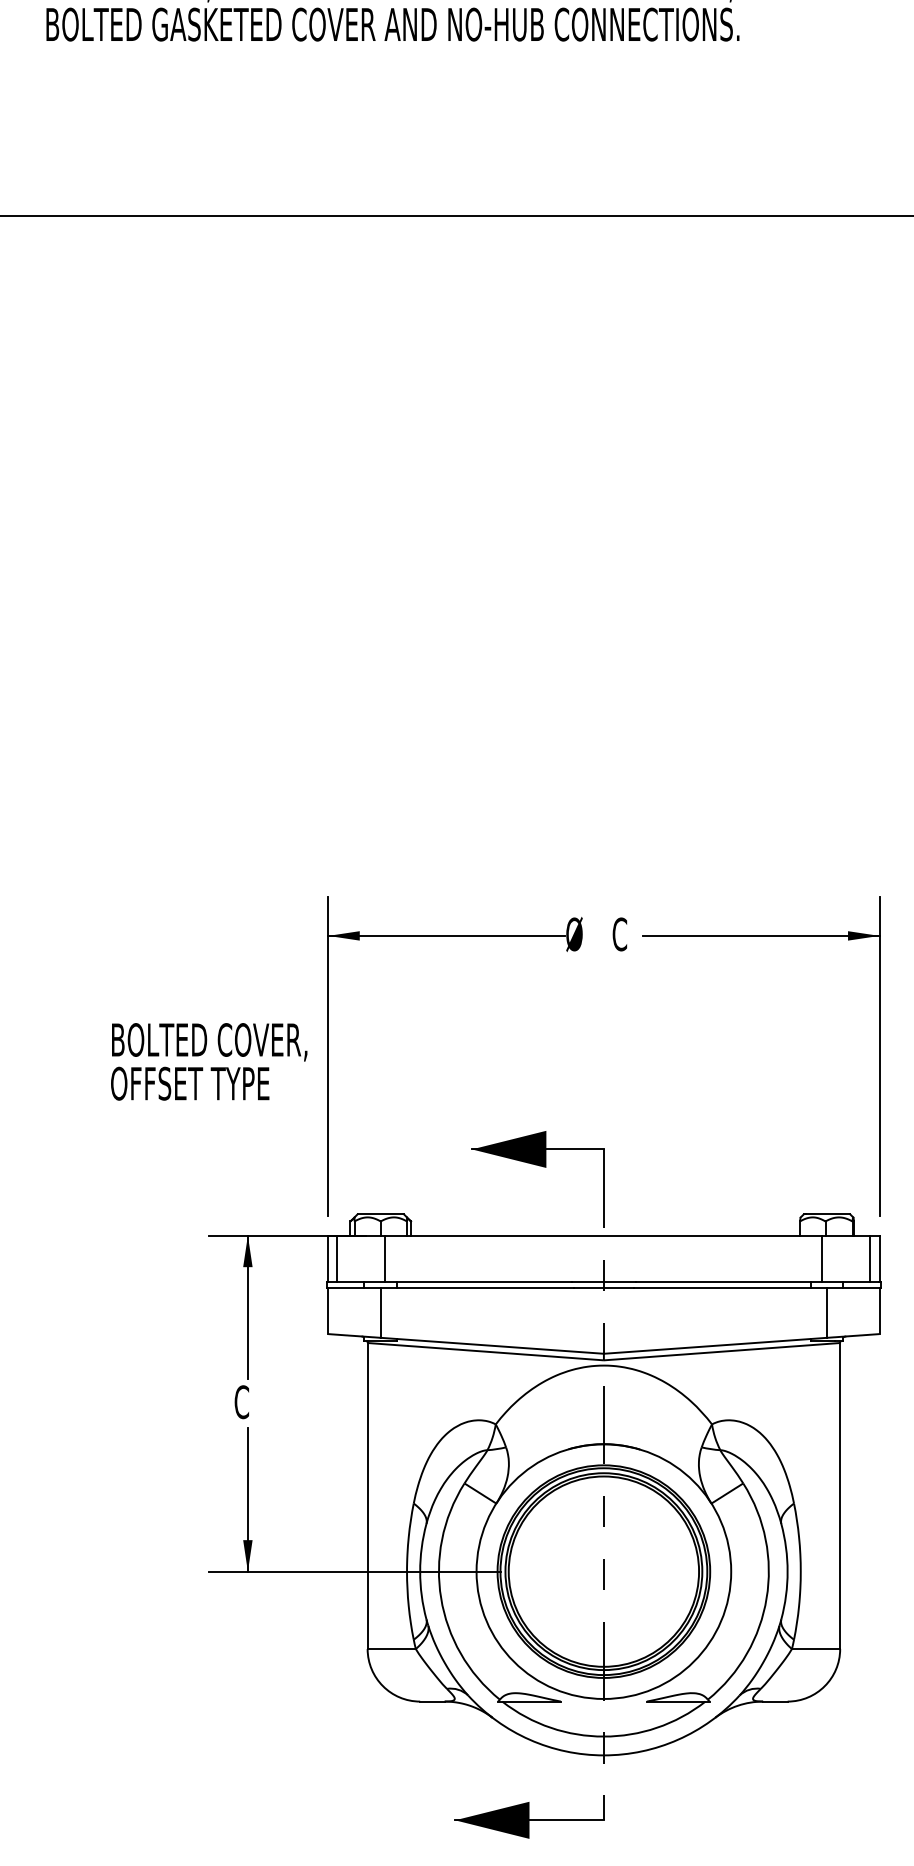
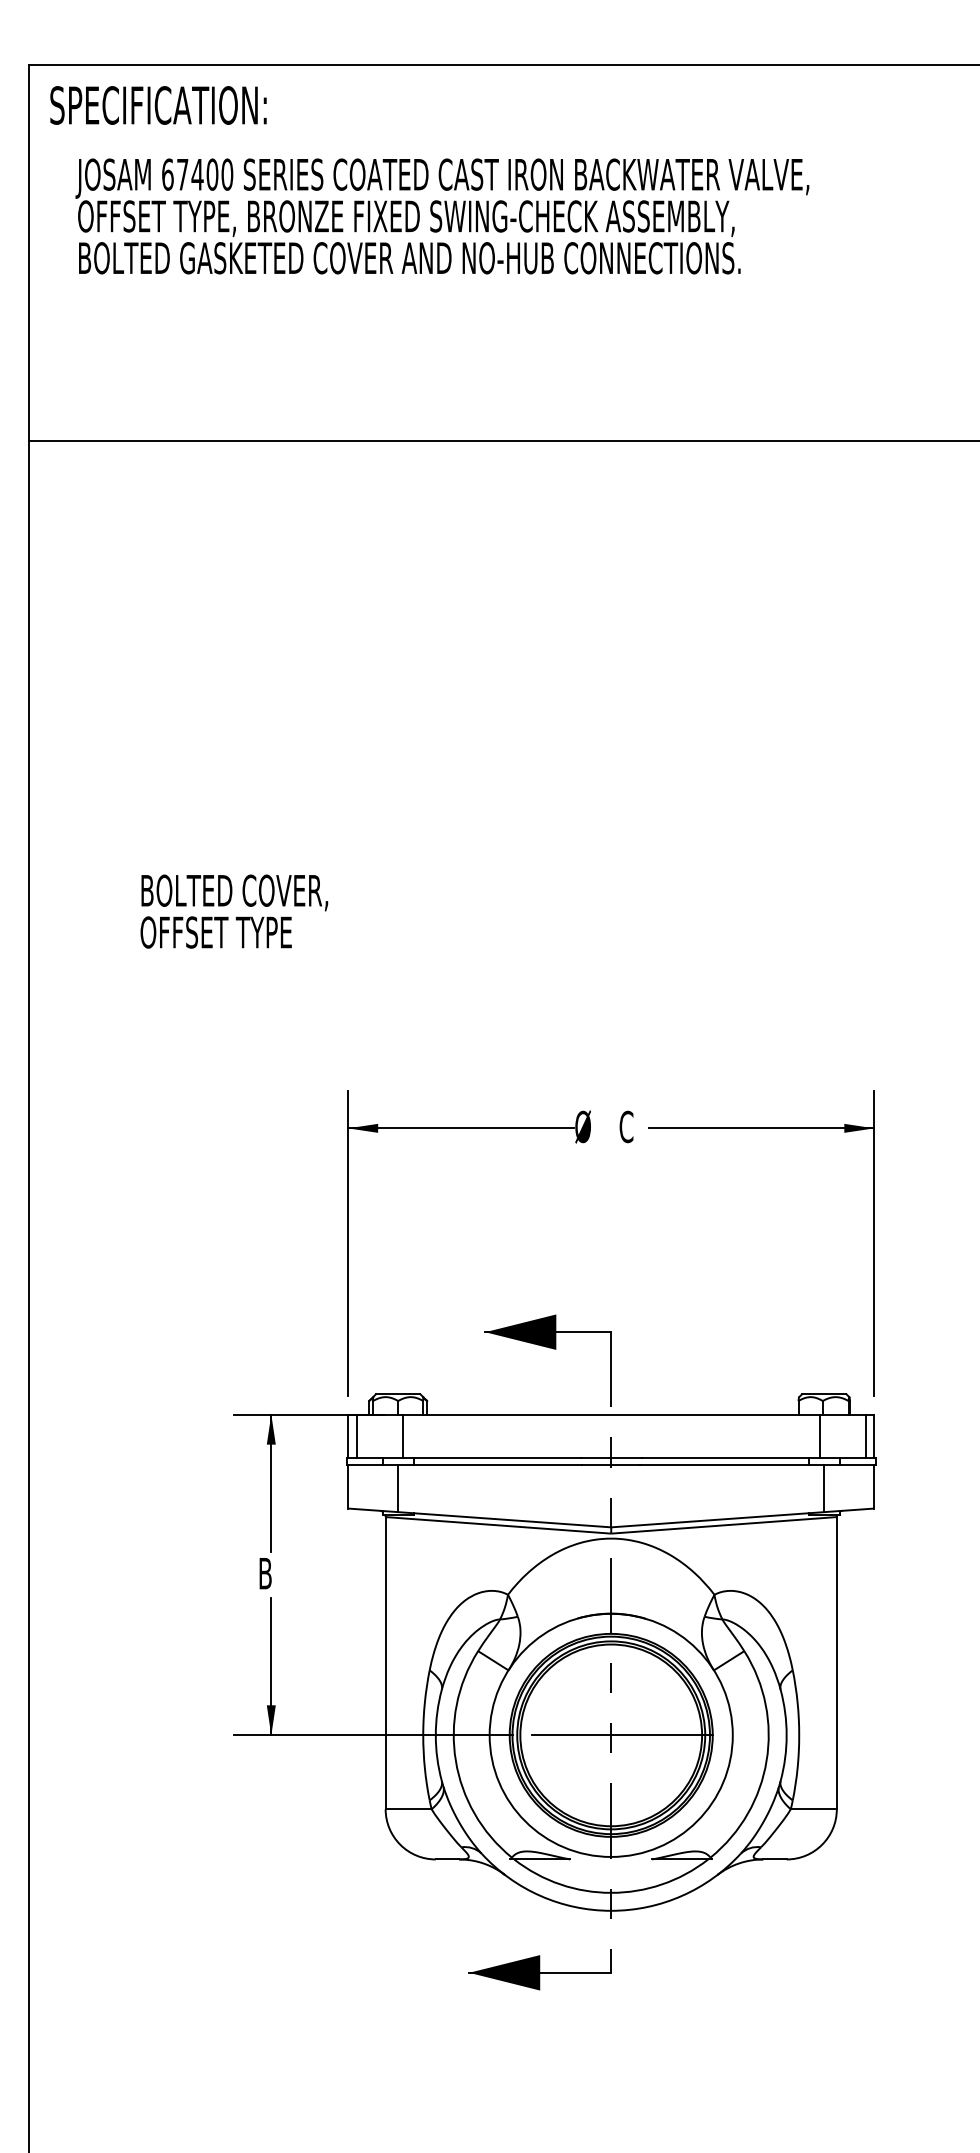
text: (209, 1061) -> (234, 911), moved
text: (241, 1402) -> (265, 1573), C -> B
line: (614, 1571) -> (621, 1735), added

